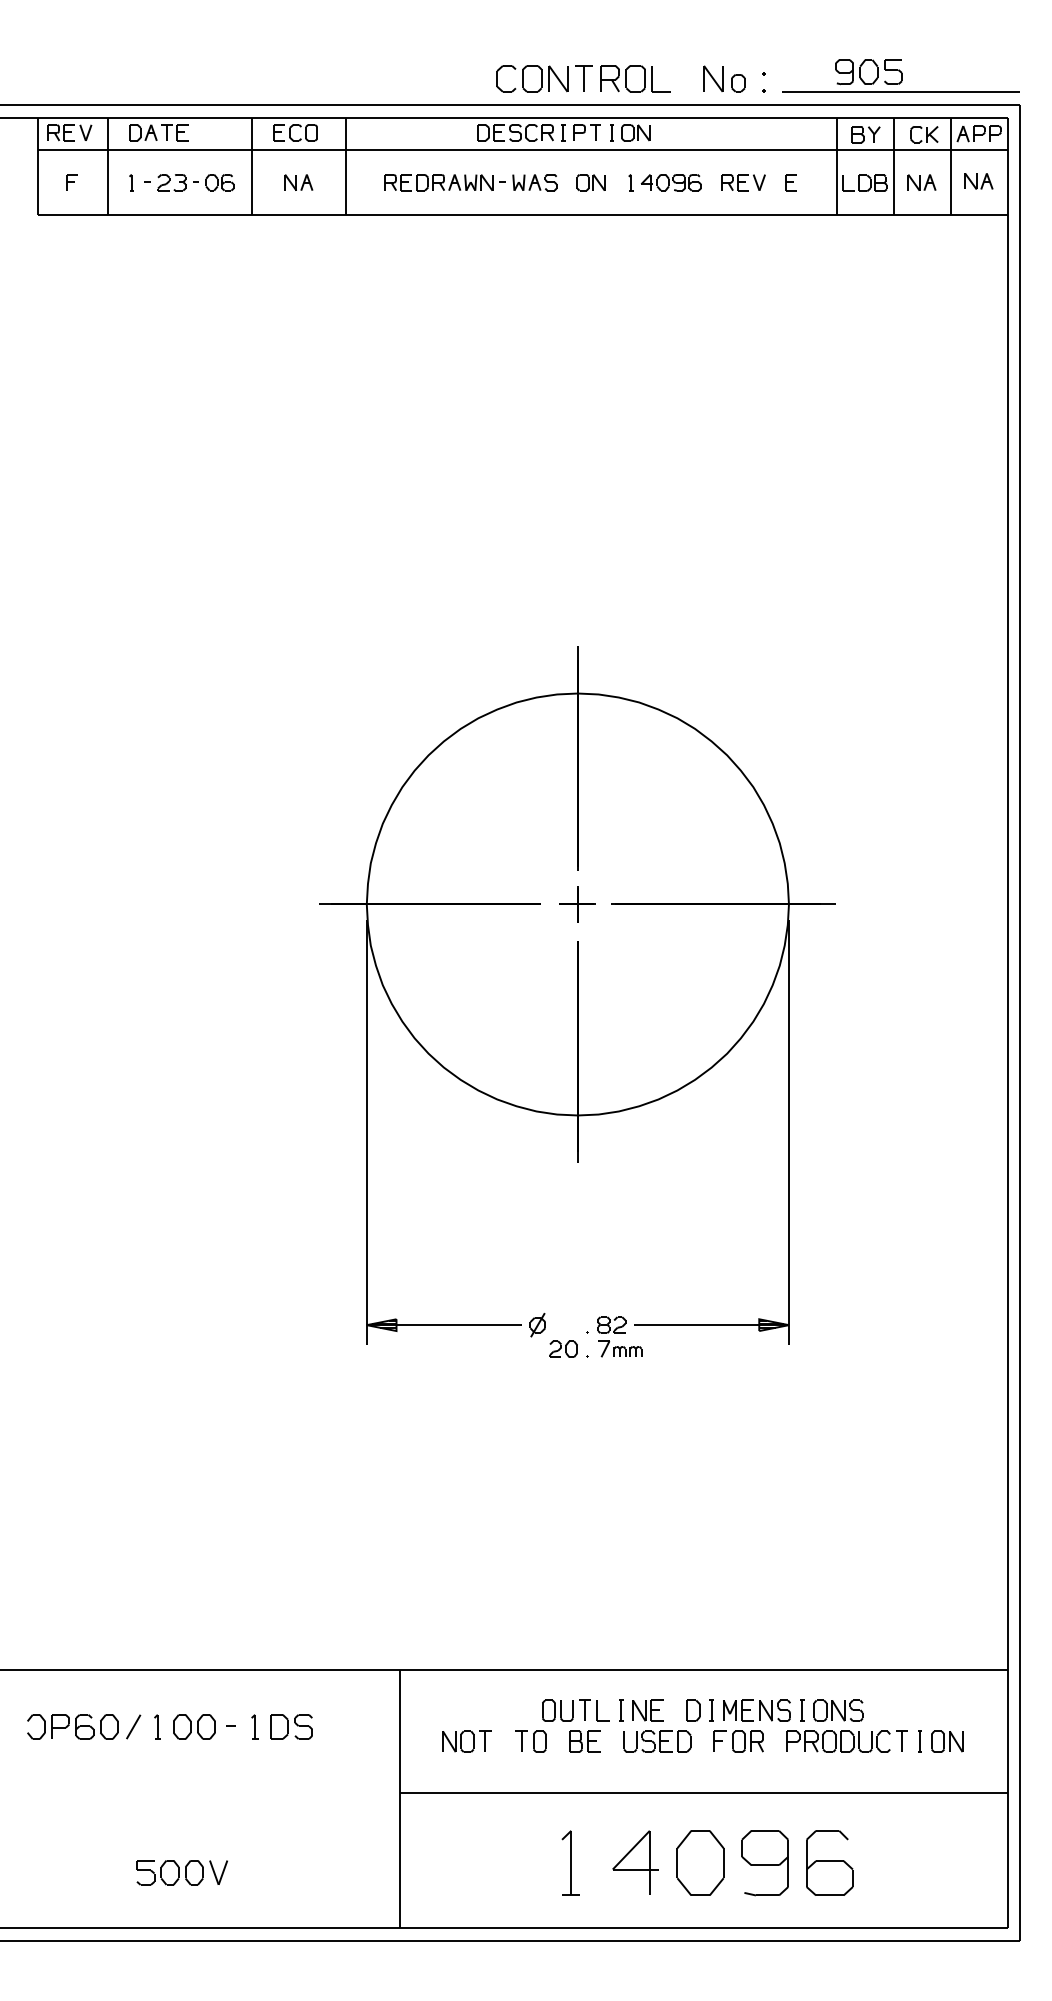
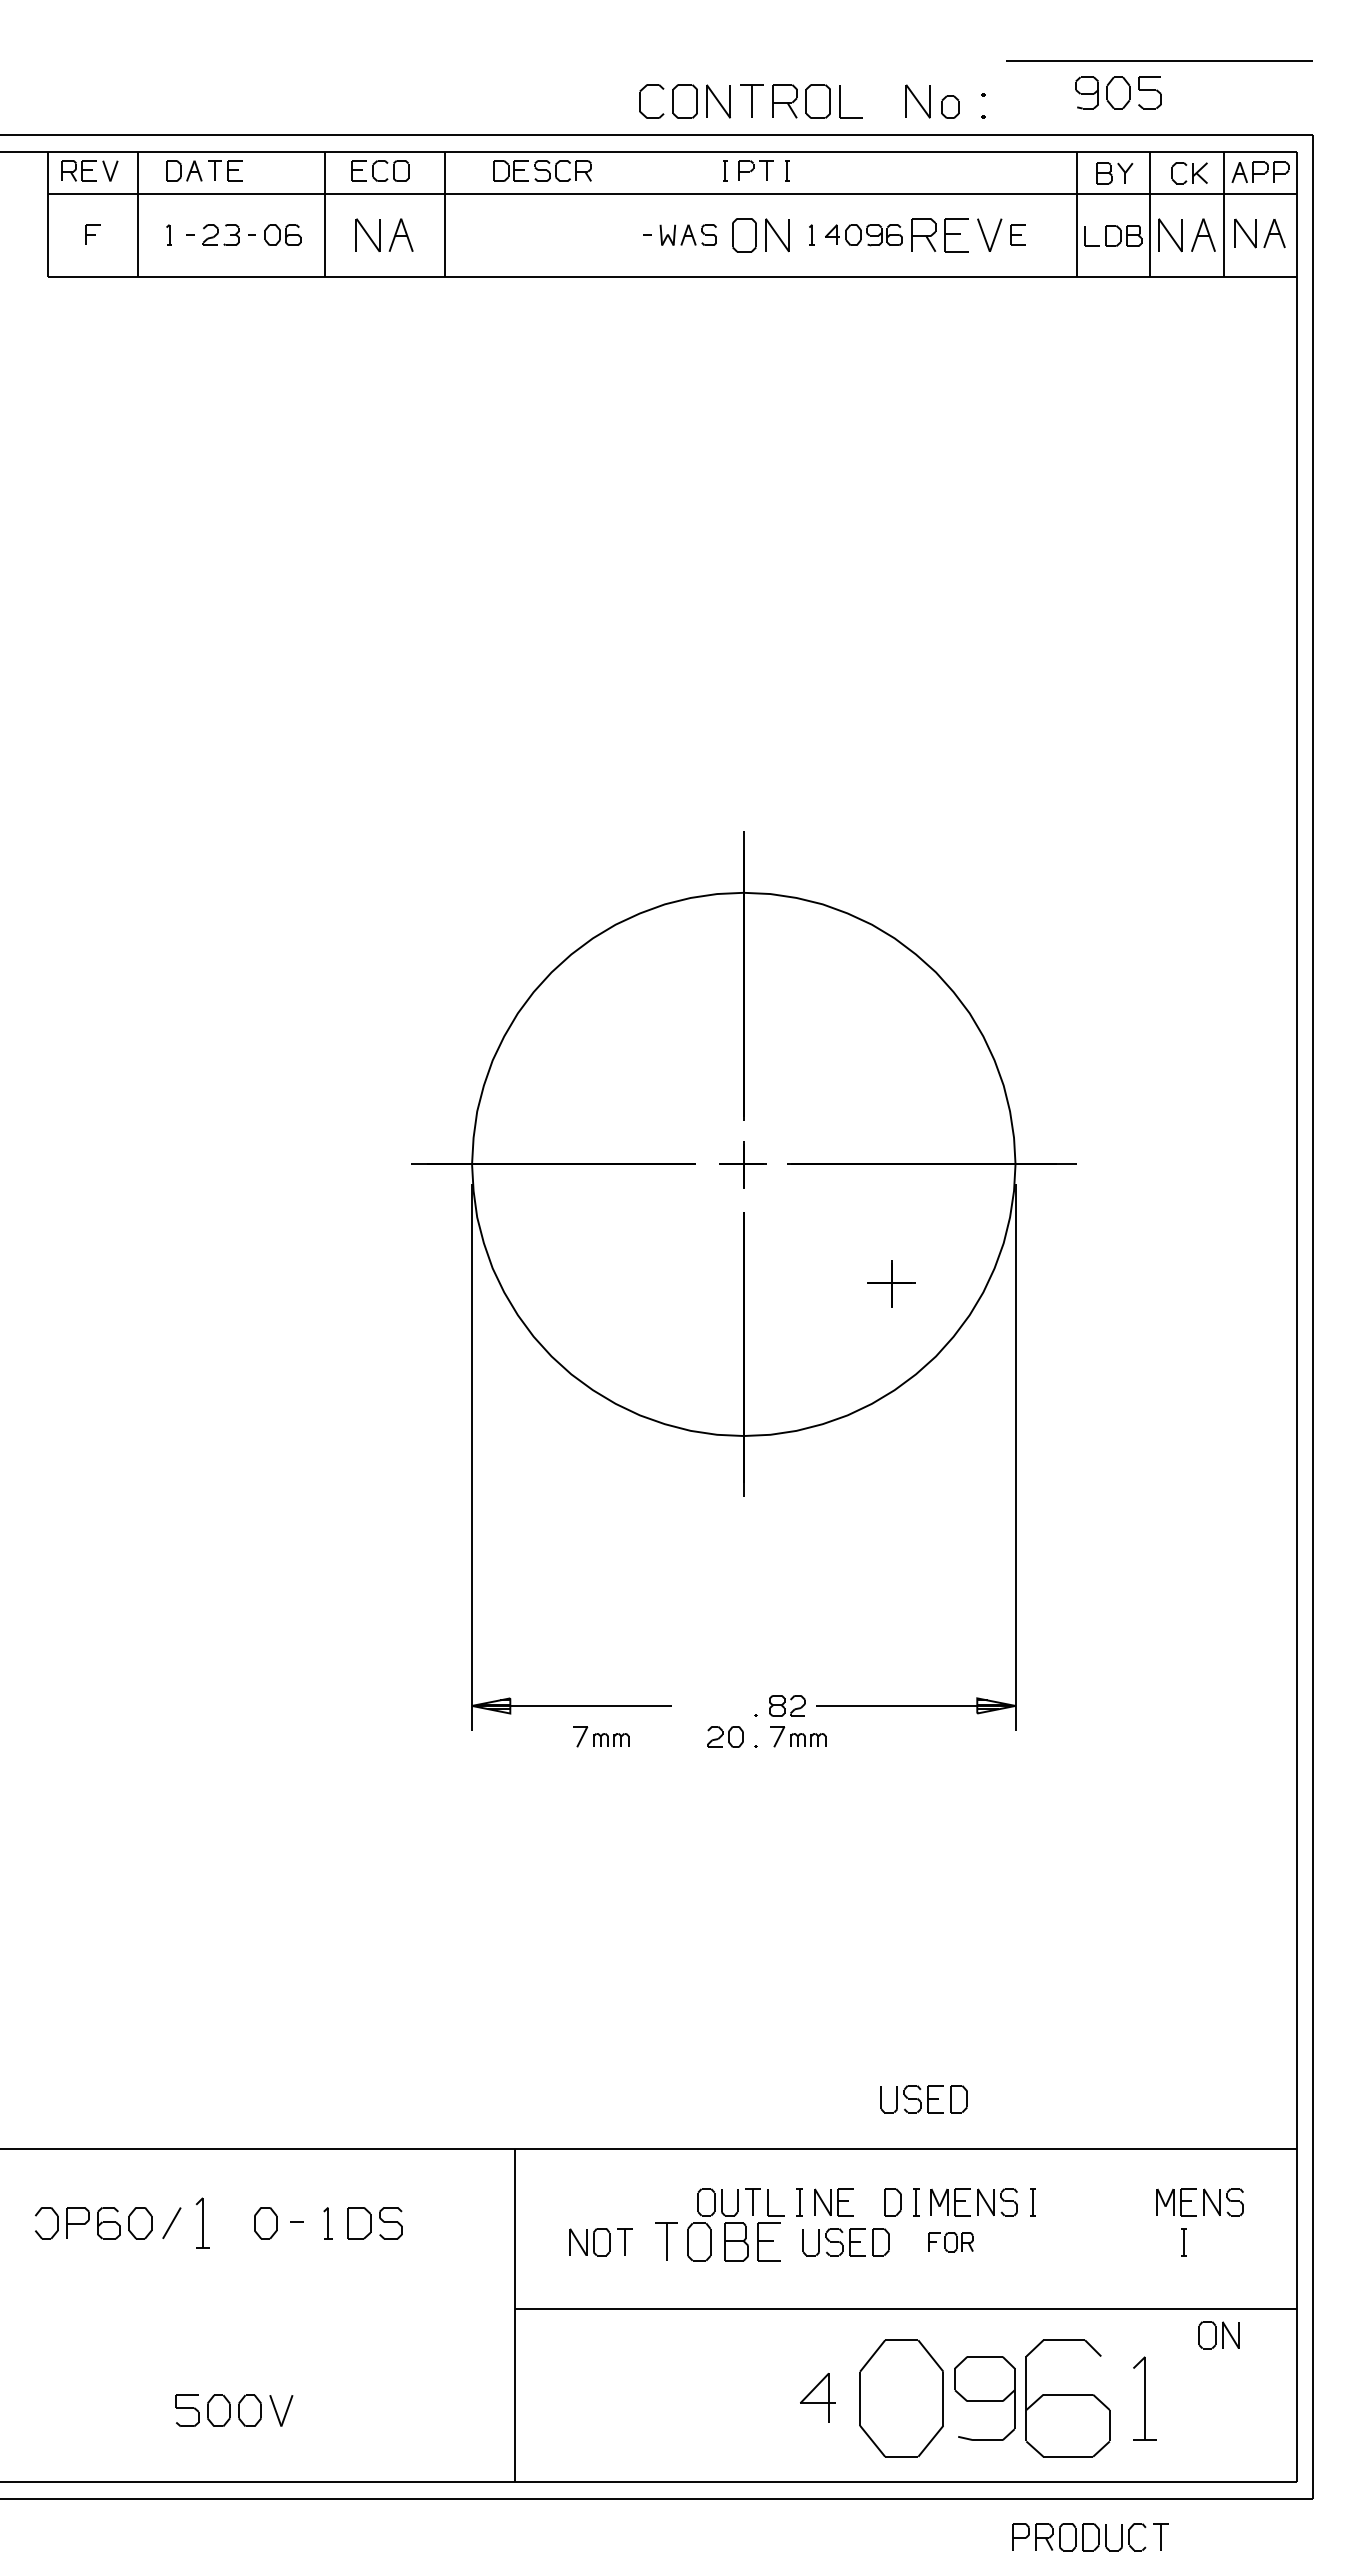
line: (900, 91) -> (1159, 60), moved
part: (515, 132) -> (542, 170), moved
part: (635, 132) -> (818, 170), removed
part: (978, 181) -> (1259, 233), size x1.4
part: (298, 182) -> (384, 234), size x1.6
part: (438, 182) -> (564, 234), removed
part: (590, 182) -> (760, 234), size x1.6
part: (743, 182) -> (956, 234), size x1.6
part: (921, 182) -> (1186, 234), size x1.6
part: (691, 997) -> (890, 1283), added
part: (538, 1324) -> (692, 1705), removed
part: (467, 1348) -> (601, 1736), added
part: (717, 1630) -> (923, 2099), added
part: (838, 1710) -> (1079, 2202), removed
part: (931, 1710) -> (1199, 2202), added
part: (157, 1727) -> (202, 2223), size x1.6
part: (182, 1727) -> (234, 2223), removed
part: (531, 1741) -> (683, 2242), size x1.4
part: (584, 1741) -> (752, 2242), size x1.4
part: (738, 1741) -> (950, 2242), size x0.7
part: (847, 1741) -> (1090, 2537), moved
part: (946, 1741) -> (1218, 2335), moved
part: (635, 1862) -> (817, 2397), size x0.6
part: (570, 1863) -> (1144, 2398), moved
part: (700, 1863) -> (901, 2398), size x1.4
part: (829, 1863) -> (1067, 2398), size x1.4

